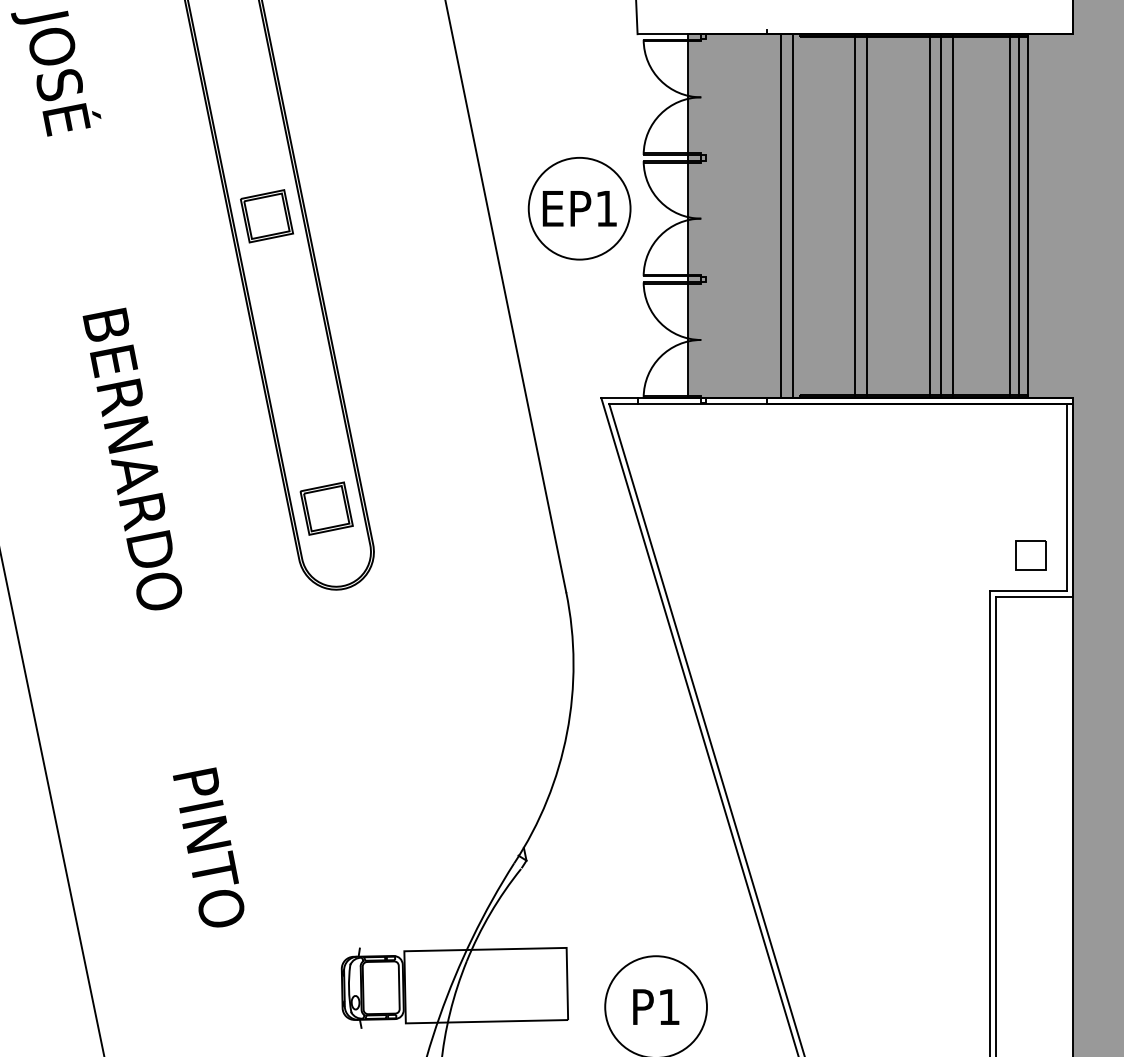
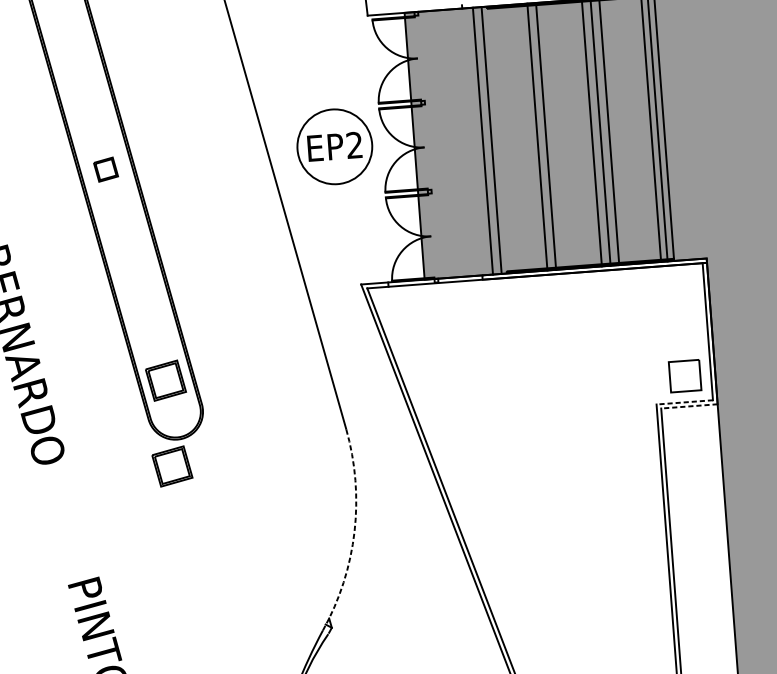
text: (606, 208) -> (354, 145), EP1 -> EP2
part: (266, 216) -> (105, 169), size x0.6
part: (1030, 555) -> (684, 376), size x1.4
line: (1027, 590) -> (684, 402), solid -> dashed
line: (1033, 596) -> (689, 406), solid -> dashed
part: (326, 625) -> (172, 466), added
arc: (567, 732) -> (354, 531), solid -> dashed

